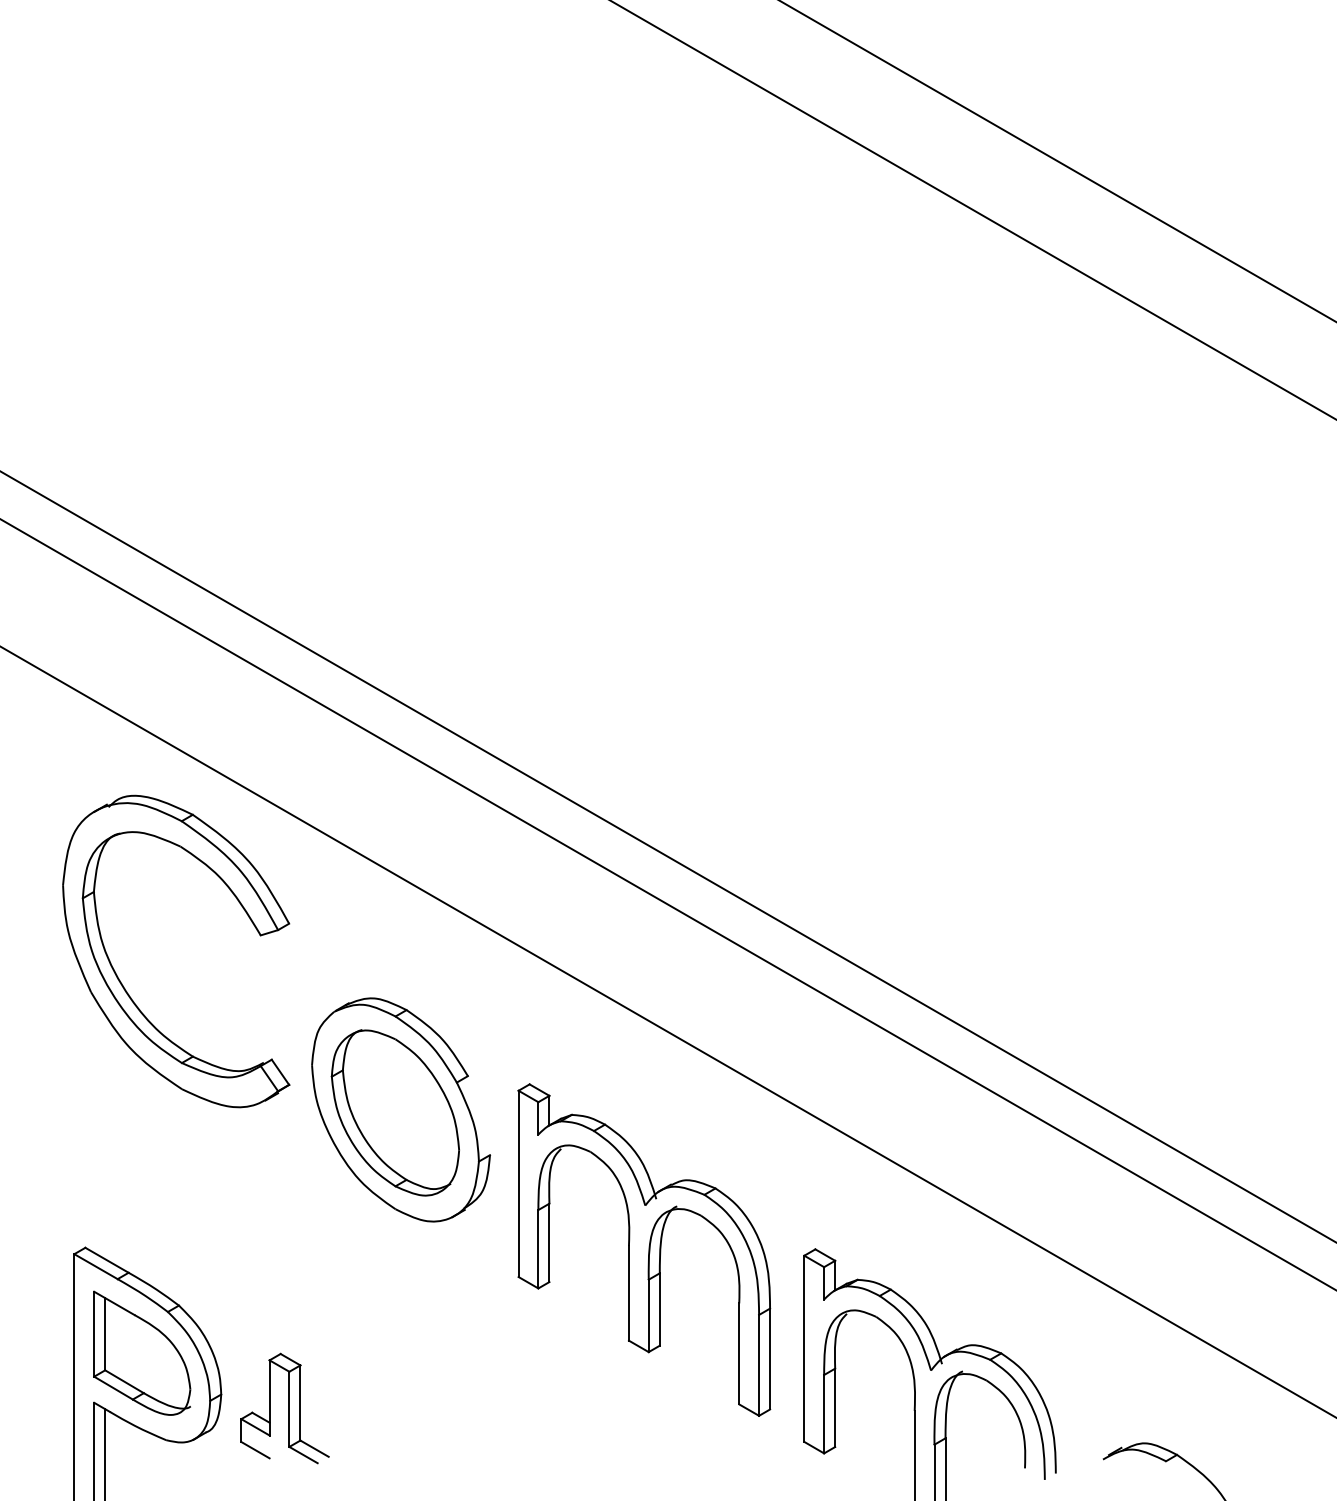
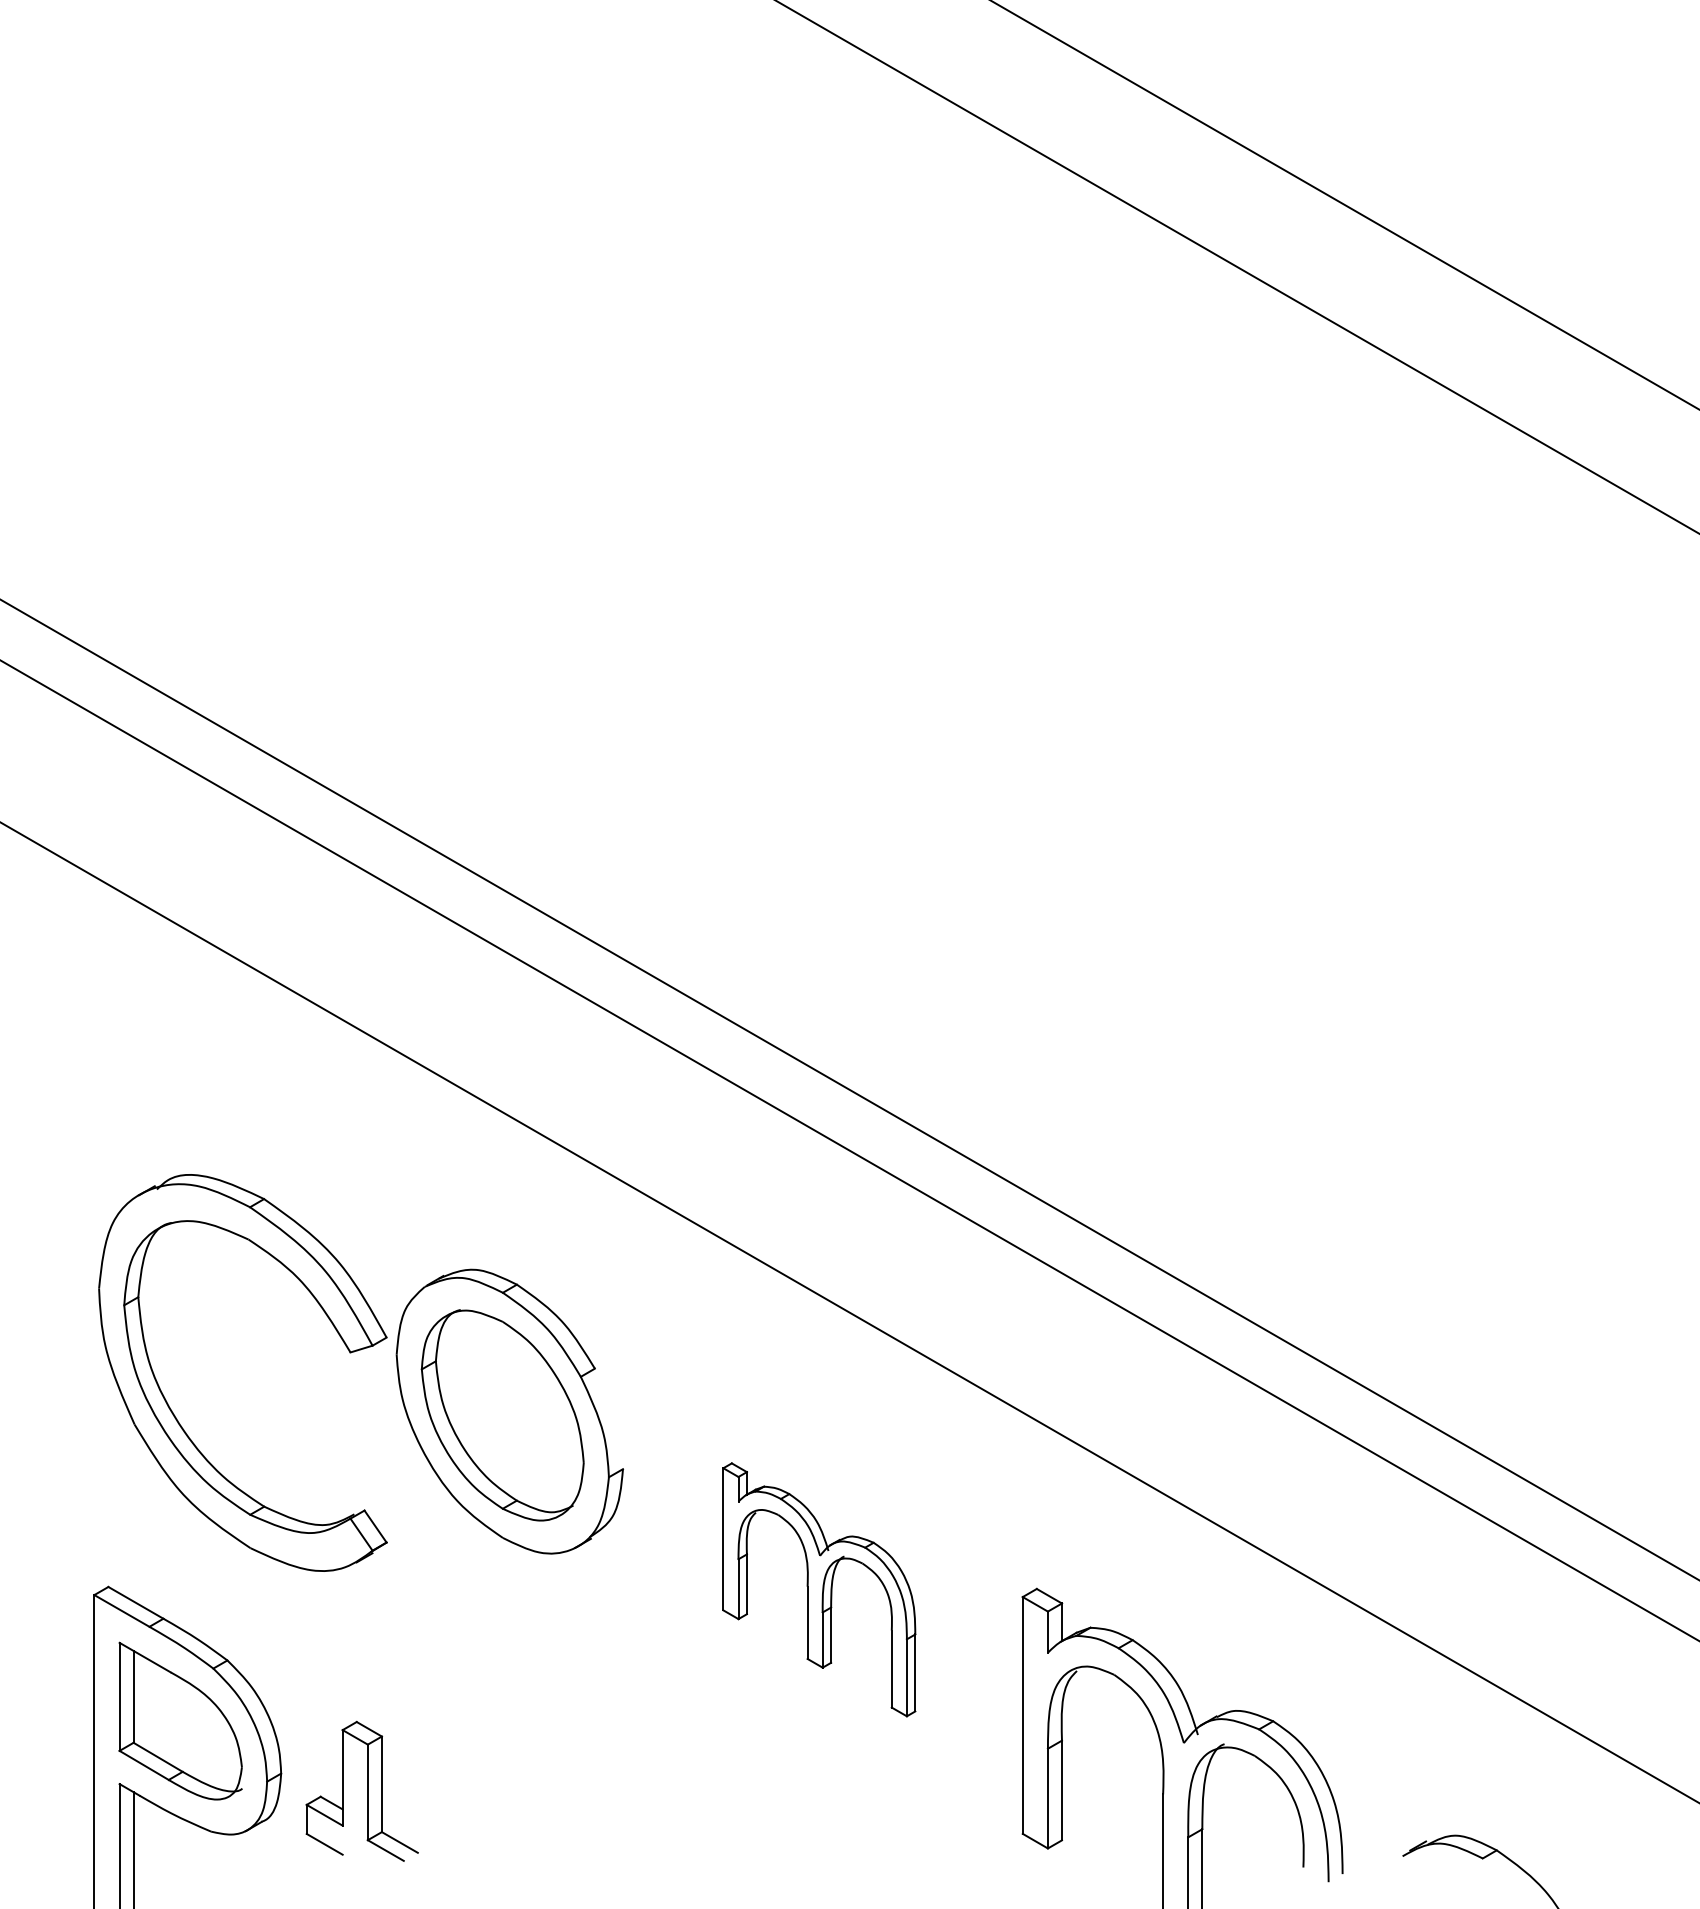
part: (124, 986) -> (177, 1417), moved
part: (644, 1249) -> (819, 1589), size x0.6

